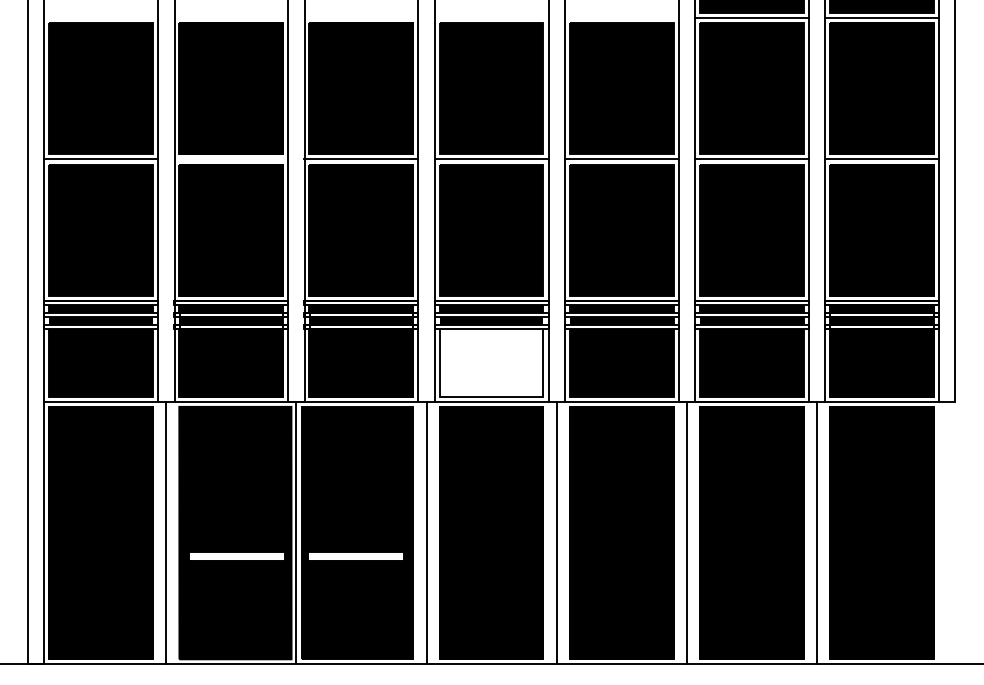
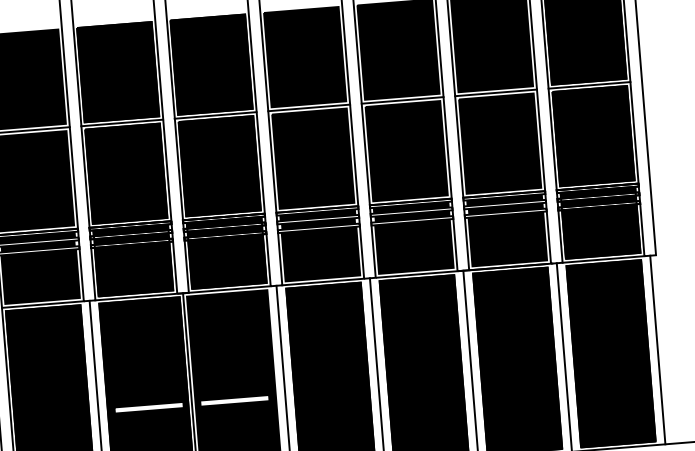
line: (231, 159) -> (122, 122), added
fill: (491, 362) -> (320, 253), added
line: (946, 532) -> (657, 349), added

